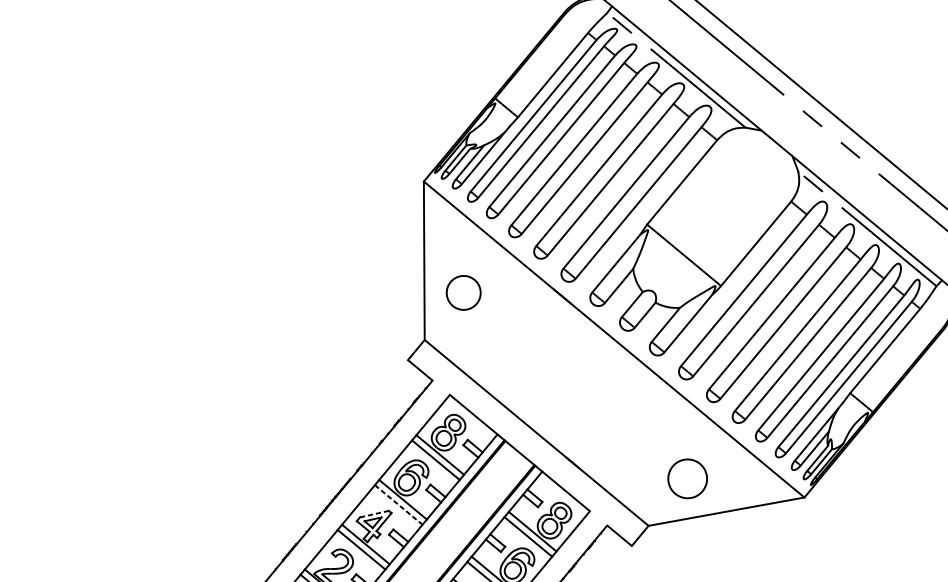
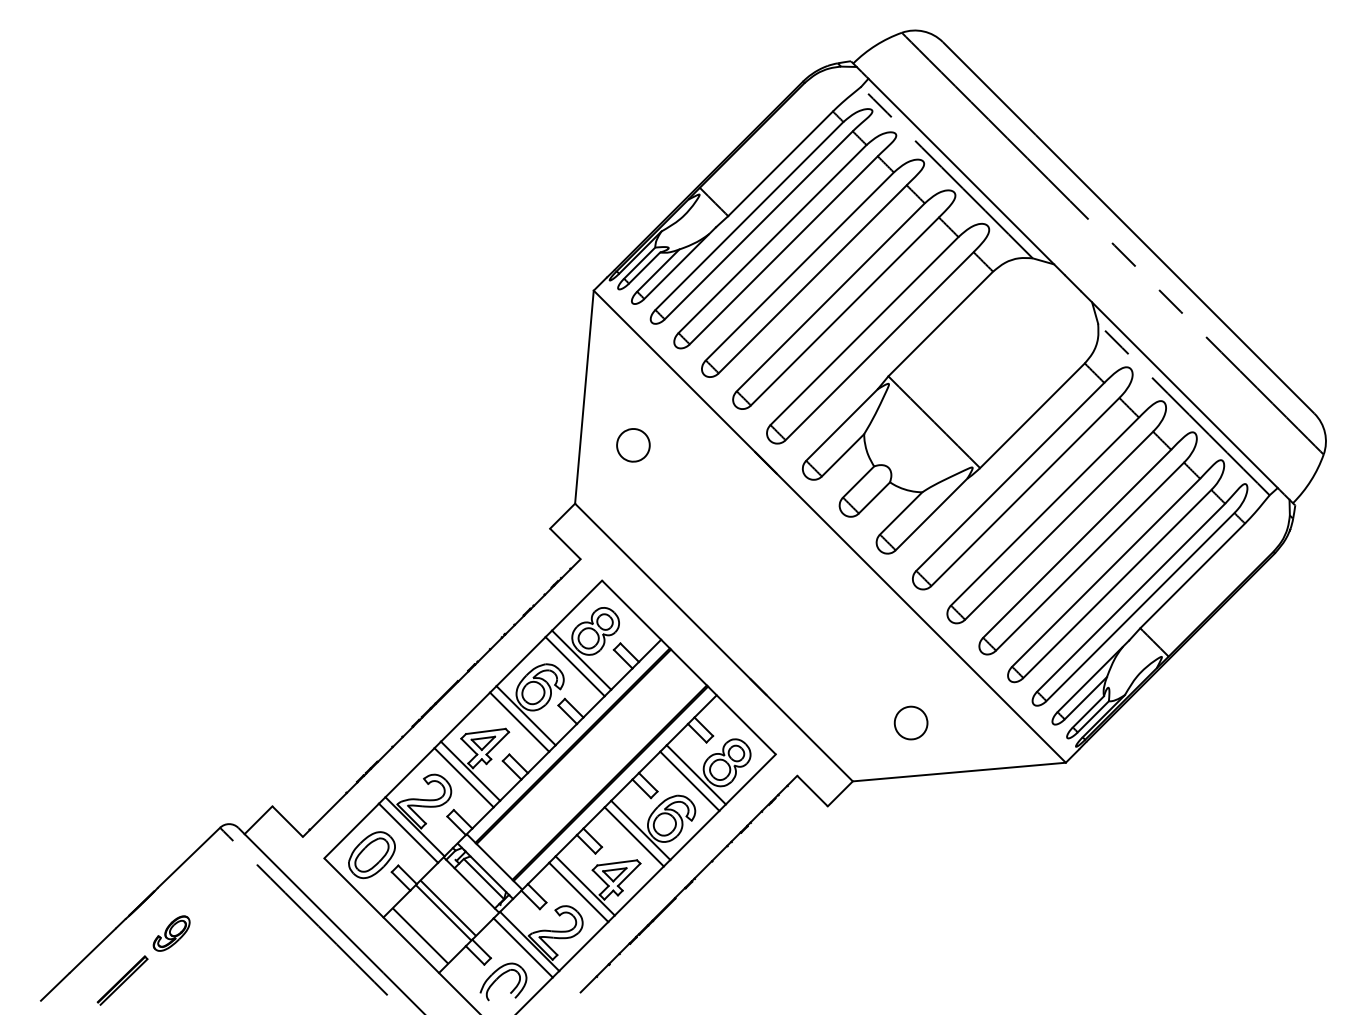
part: (463, 293) -> (633, 445), size x0.71
part: (687, 478) -> (910, 722), size x0.62
line: (398, 505) -> (519, 722), dashed -> solid
line: (374, 514) -> (485, 731), dashed -> solid

